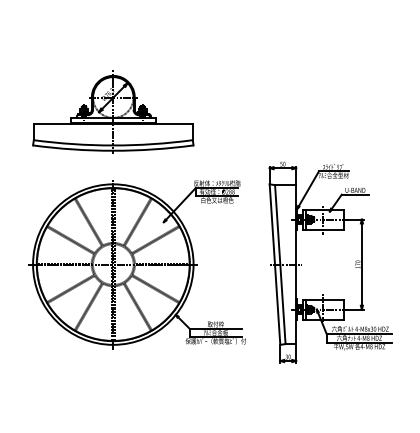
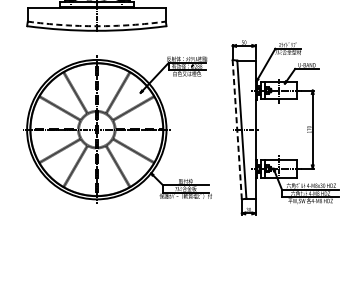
arc: (113, 145) -> (96, 26), solid -> dashed
line: (275, 265) -> (237, 130), solid -> dashed

